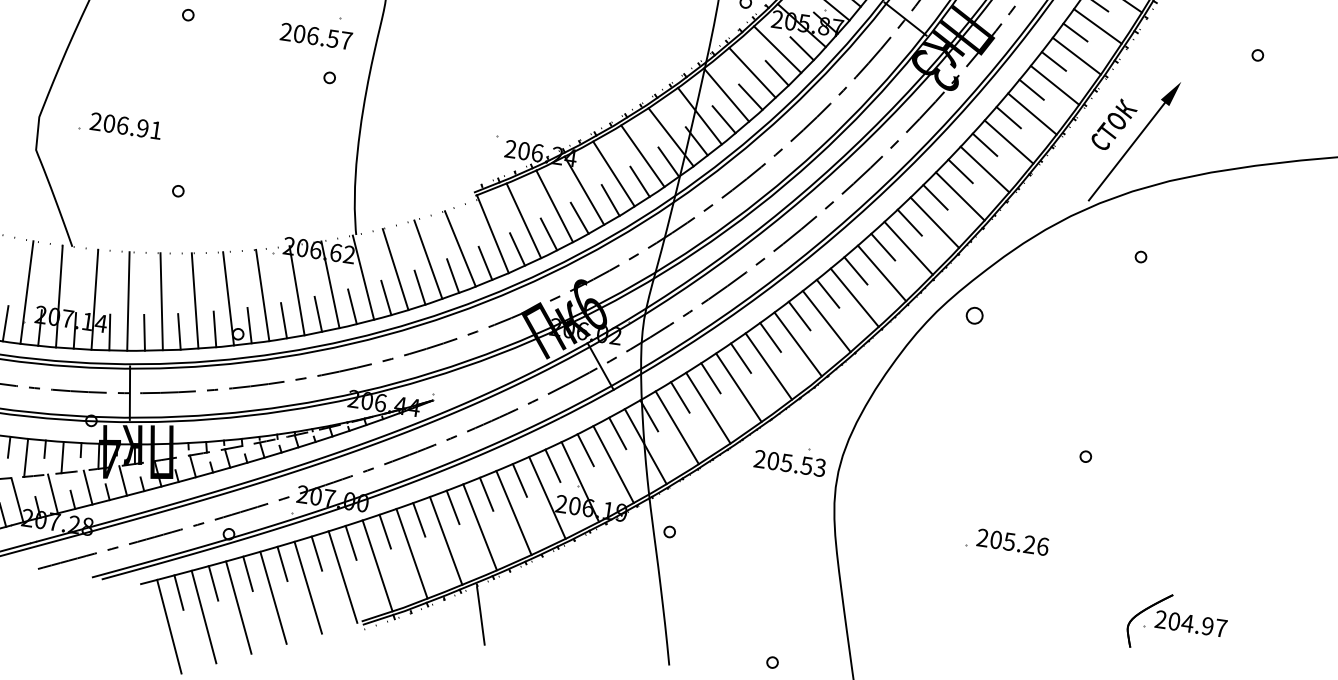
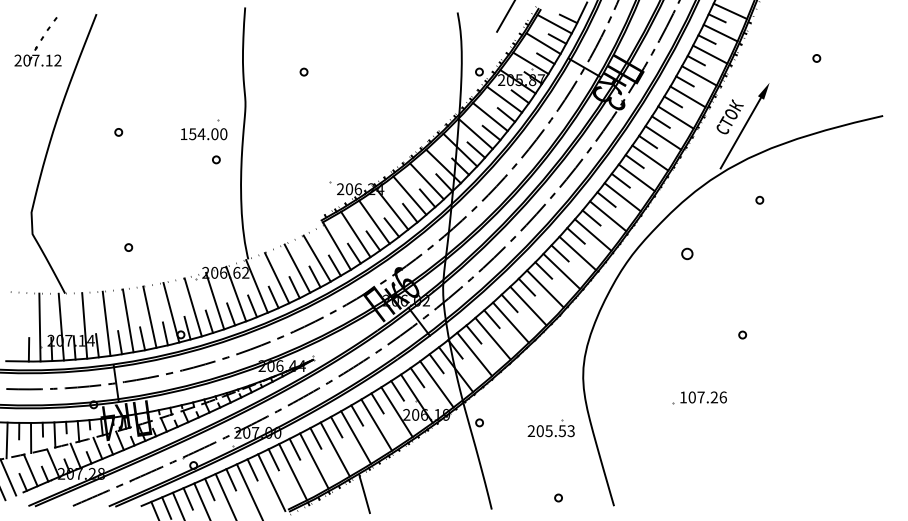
text: (315, 36) -> (203, 134), 206.57 -> 154.00
part: (121, 125) -> (85, 210), removed
circle: (975, 315) -> (687, 253), moved
part: (789, 459) -> (550, 428), moved
text: (995, 539) -> (691, 397), 205.26 -> 107.26
part: (1176, 624) -> (817, 435), removed

